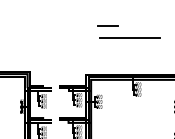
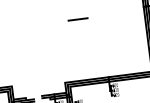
line: (107, 25) -> (77, 18), moved
line: (129, 37) -> (101, 42), removed

